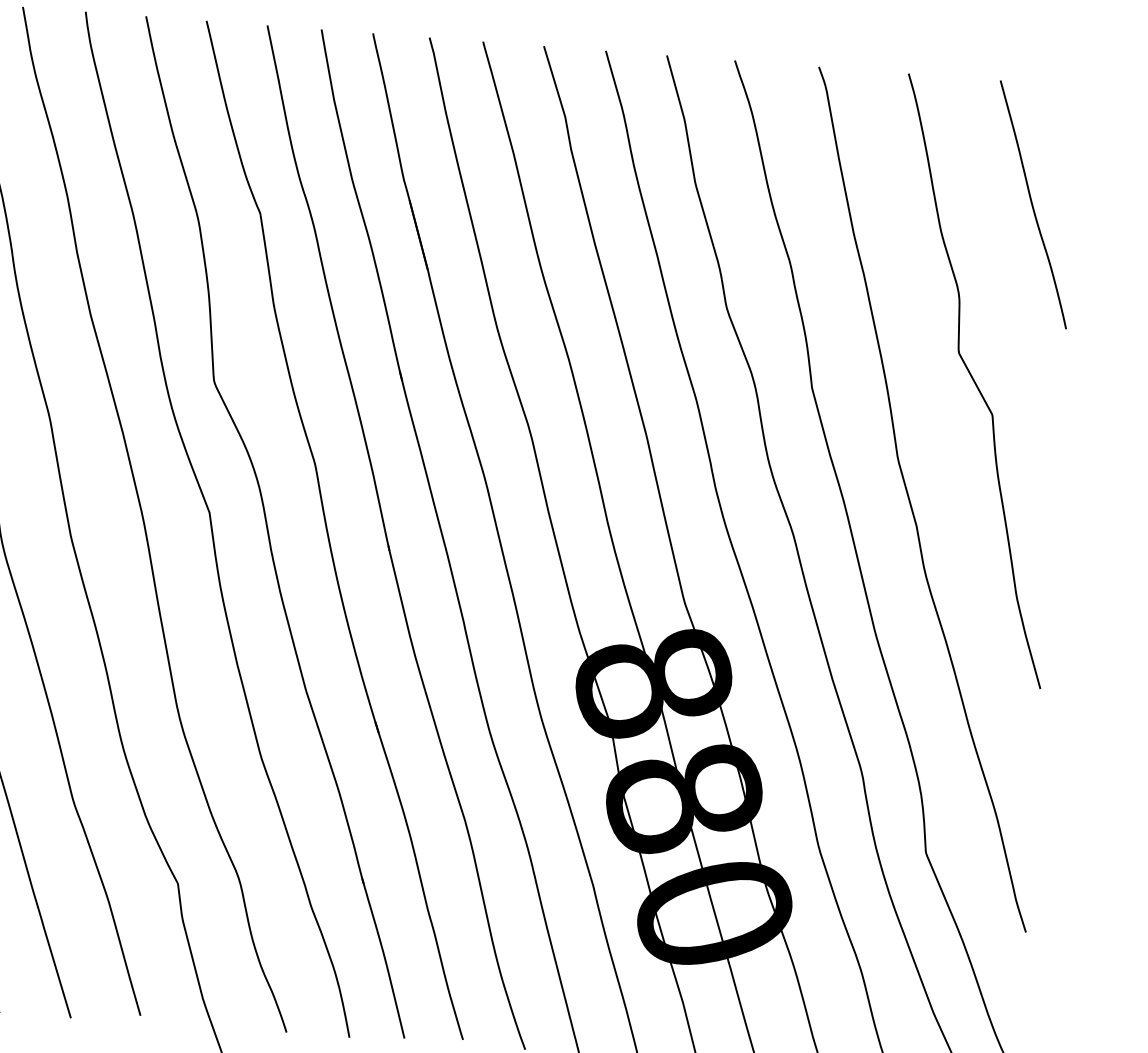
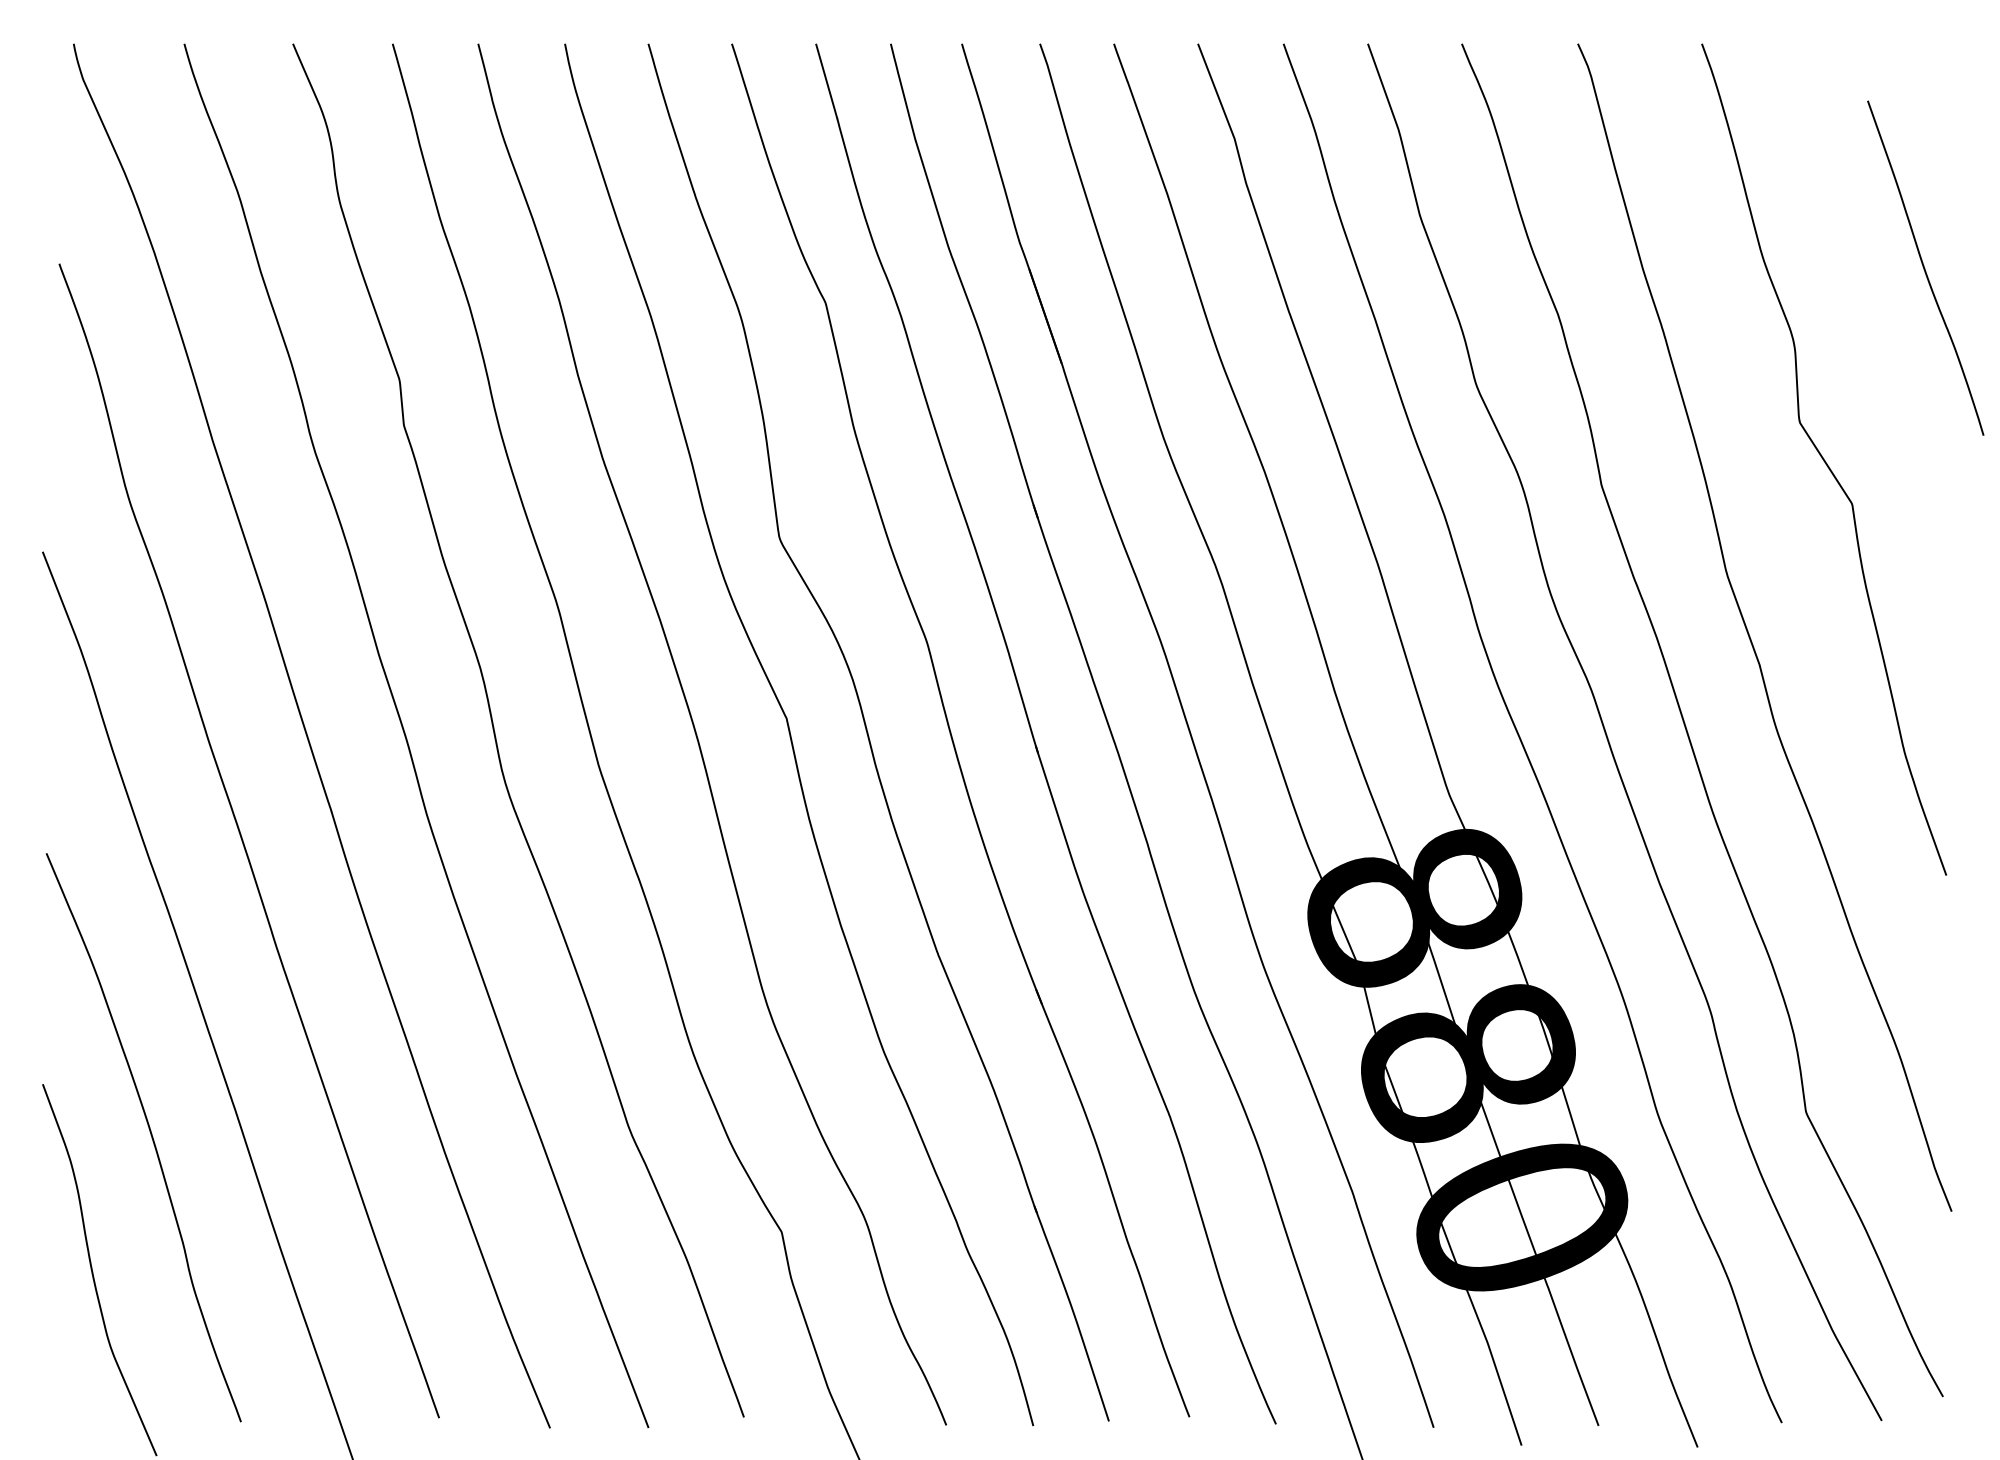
curve: (1032, 204) -> (1924, 267), moved

